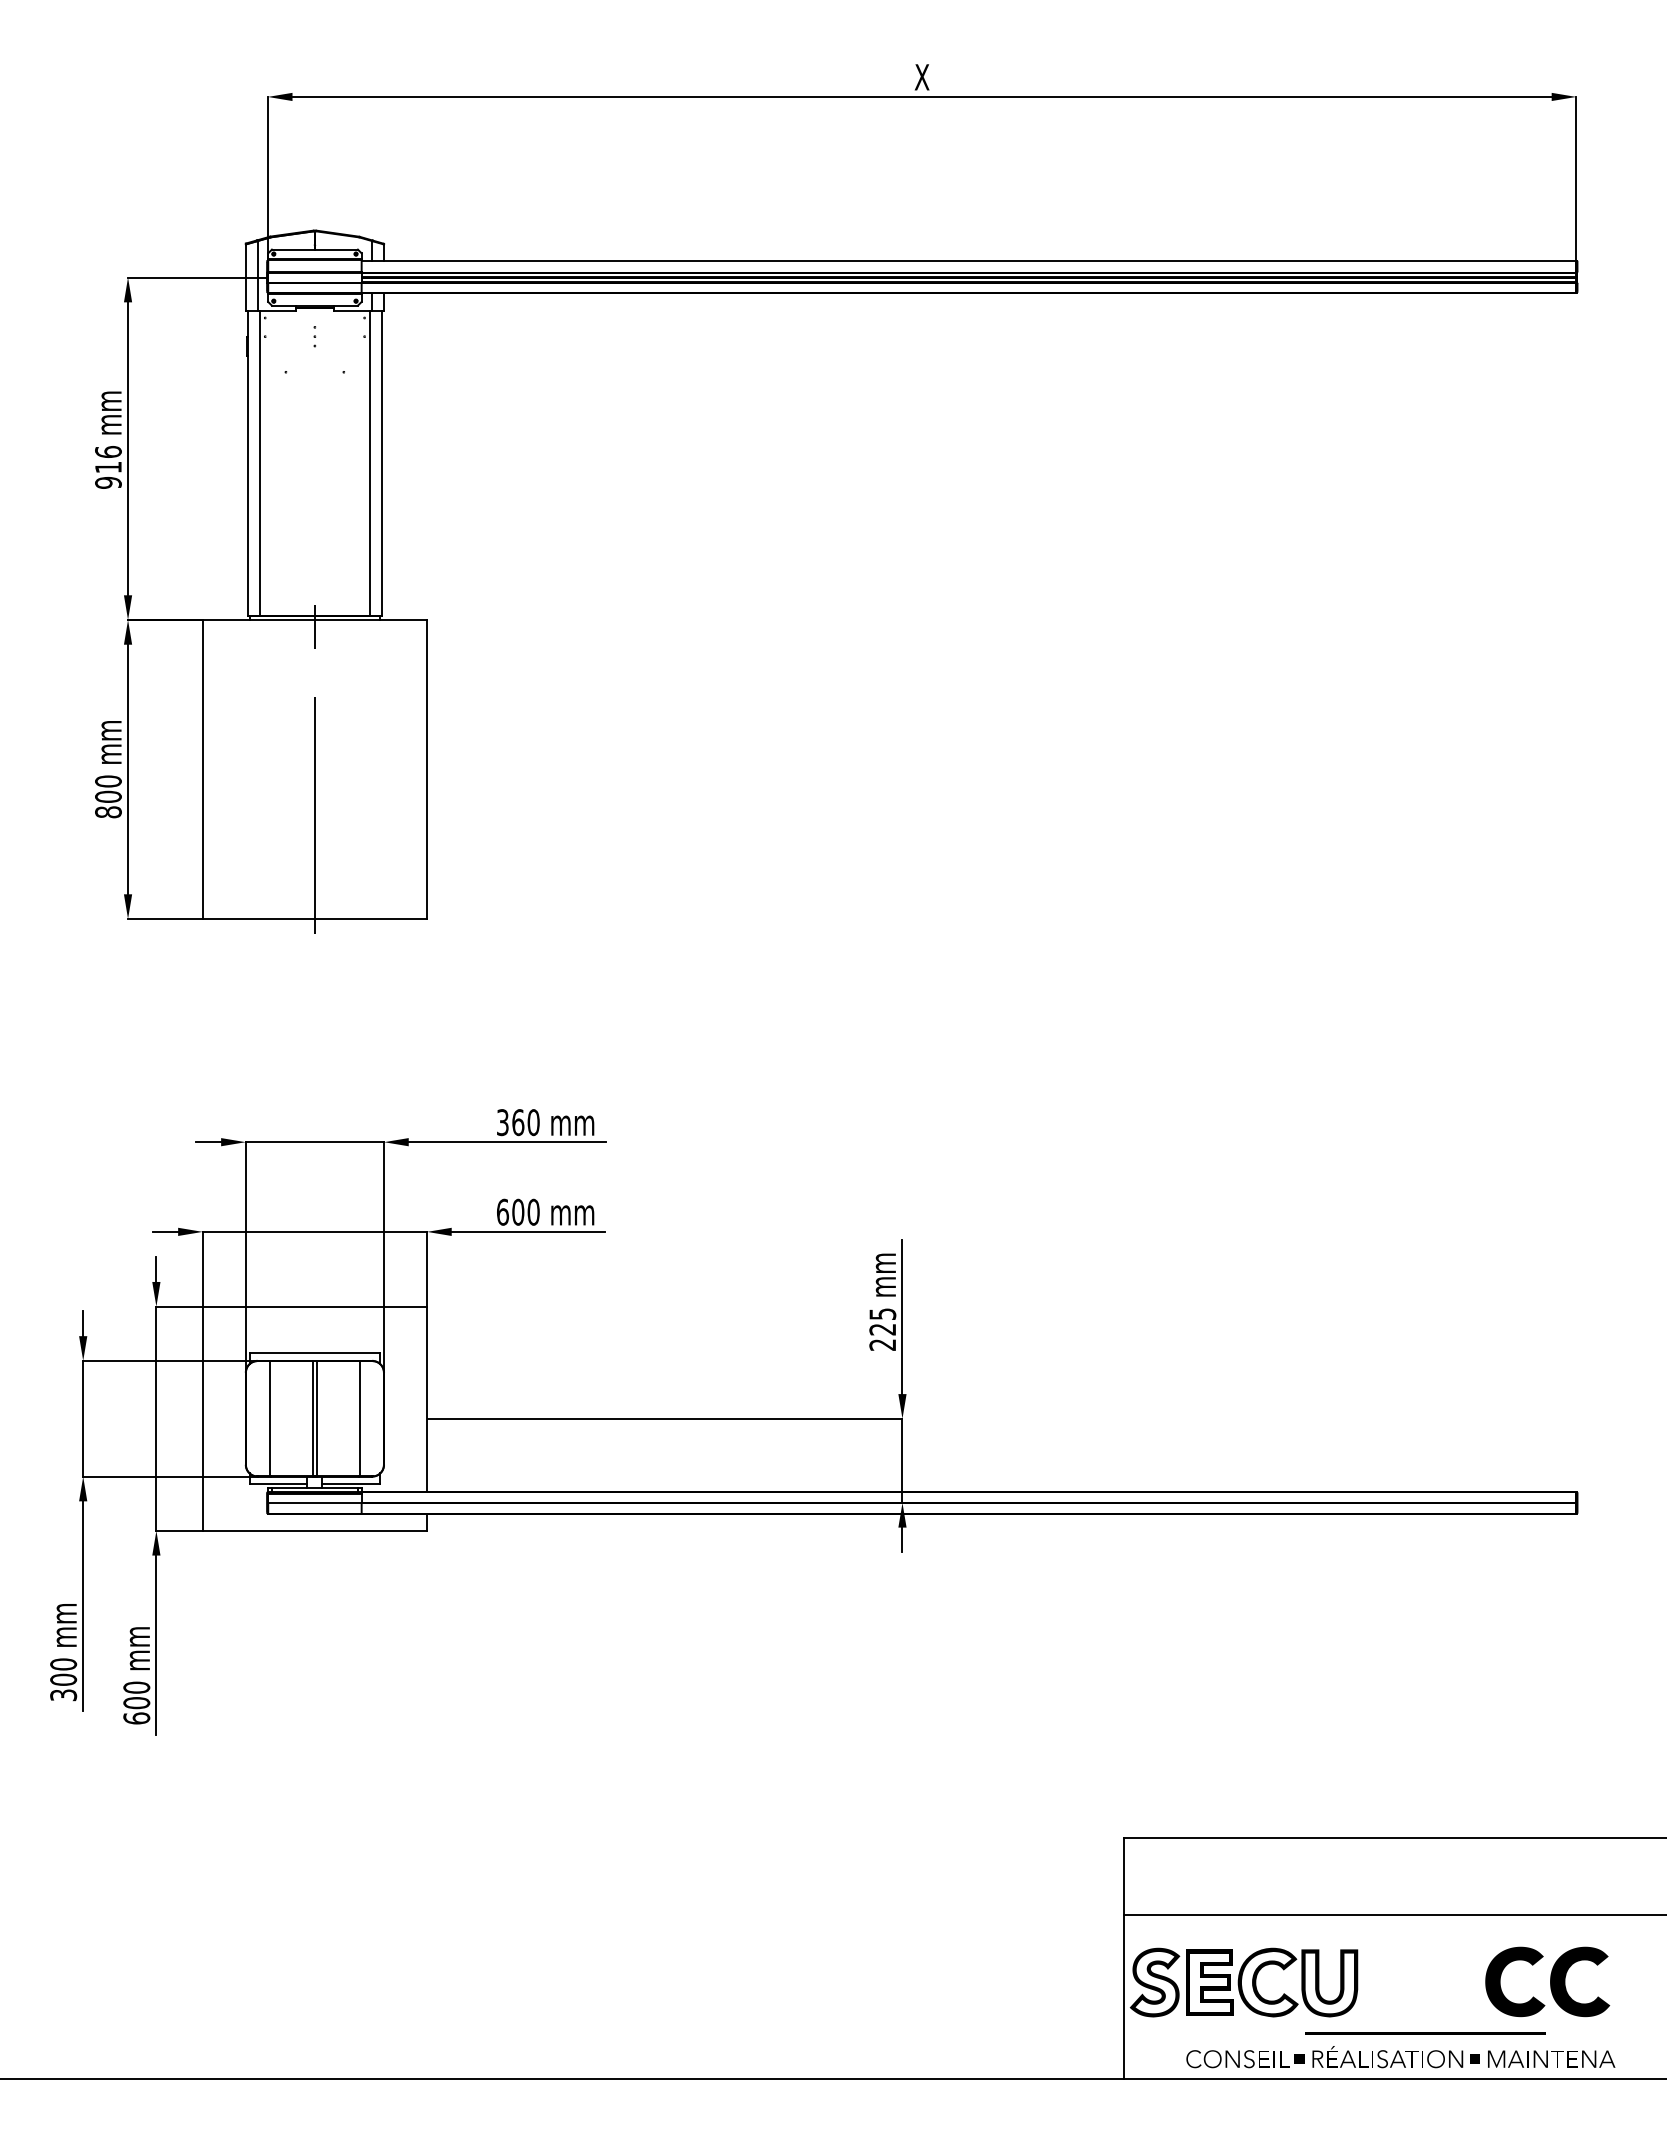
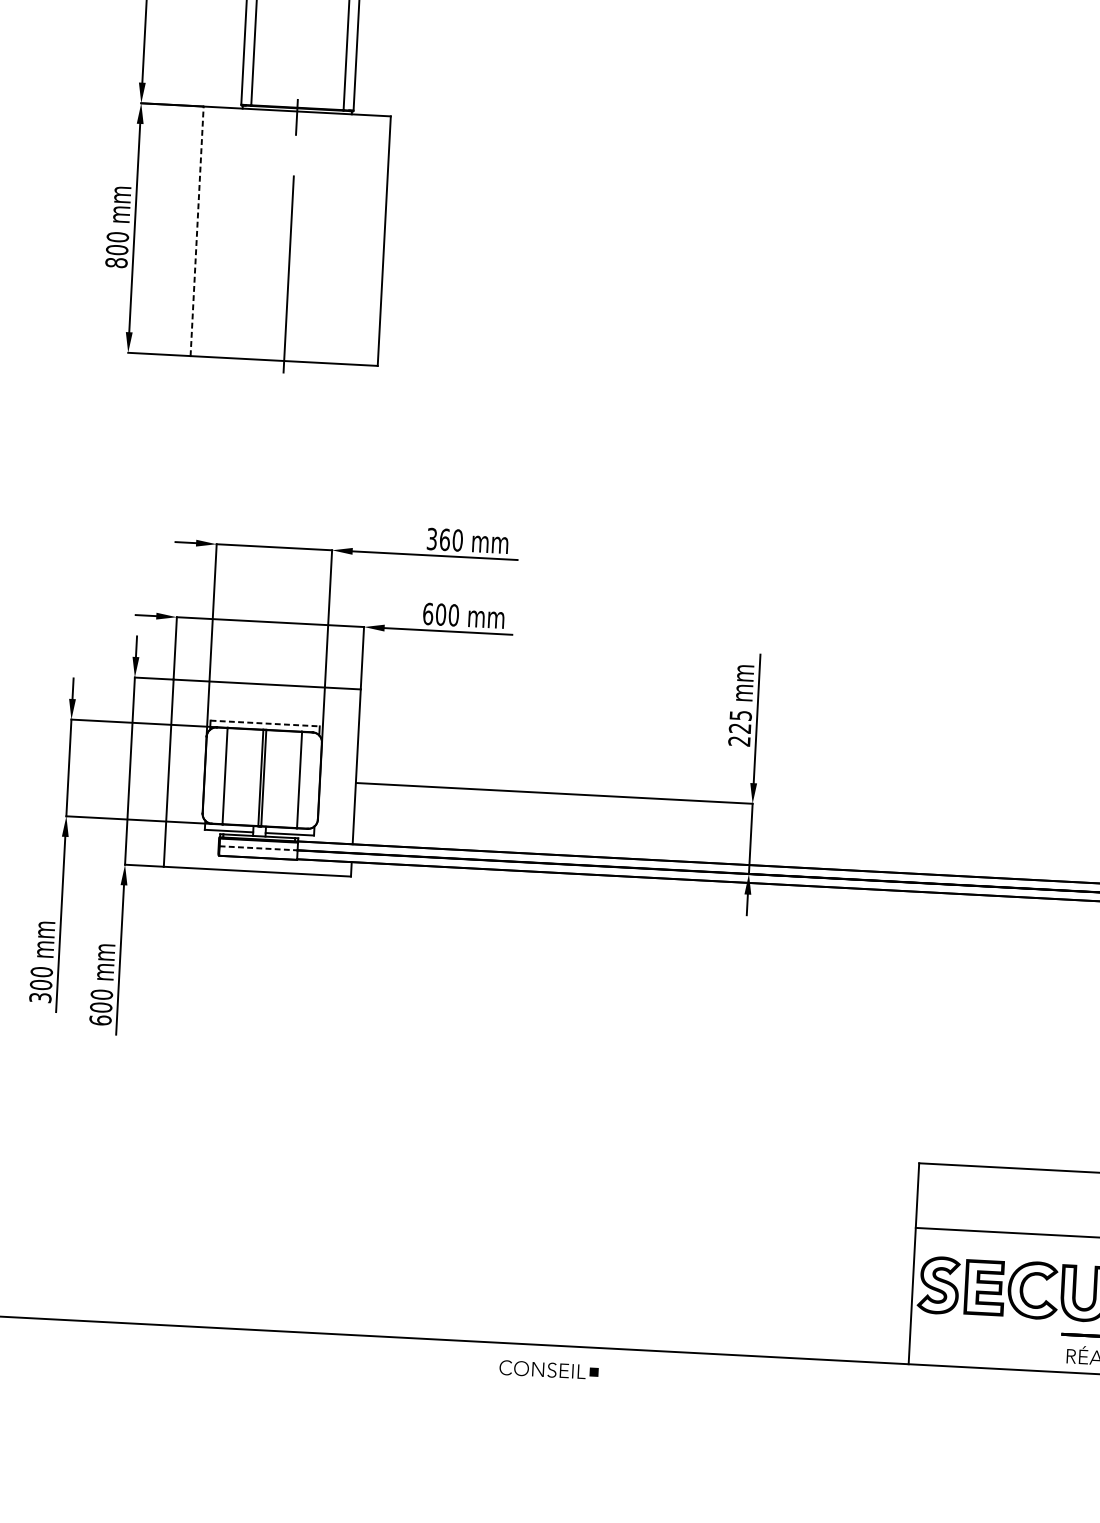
line: (202, 769) -> (196, 231), solid -> dashed
line: (315, 1353) -> (265, 723), solid -> dashed
line: (314, 1502) -> (258, 847), solid -> dashed
part: (1245, 2059) -> (548, 1370), moved

